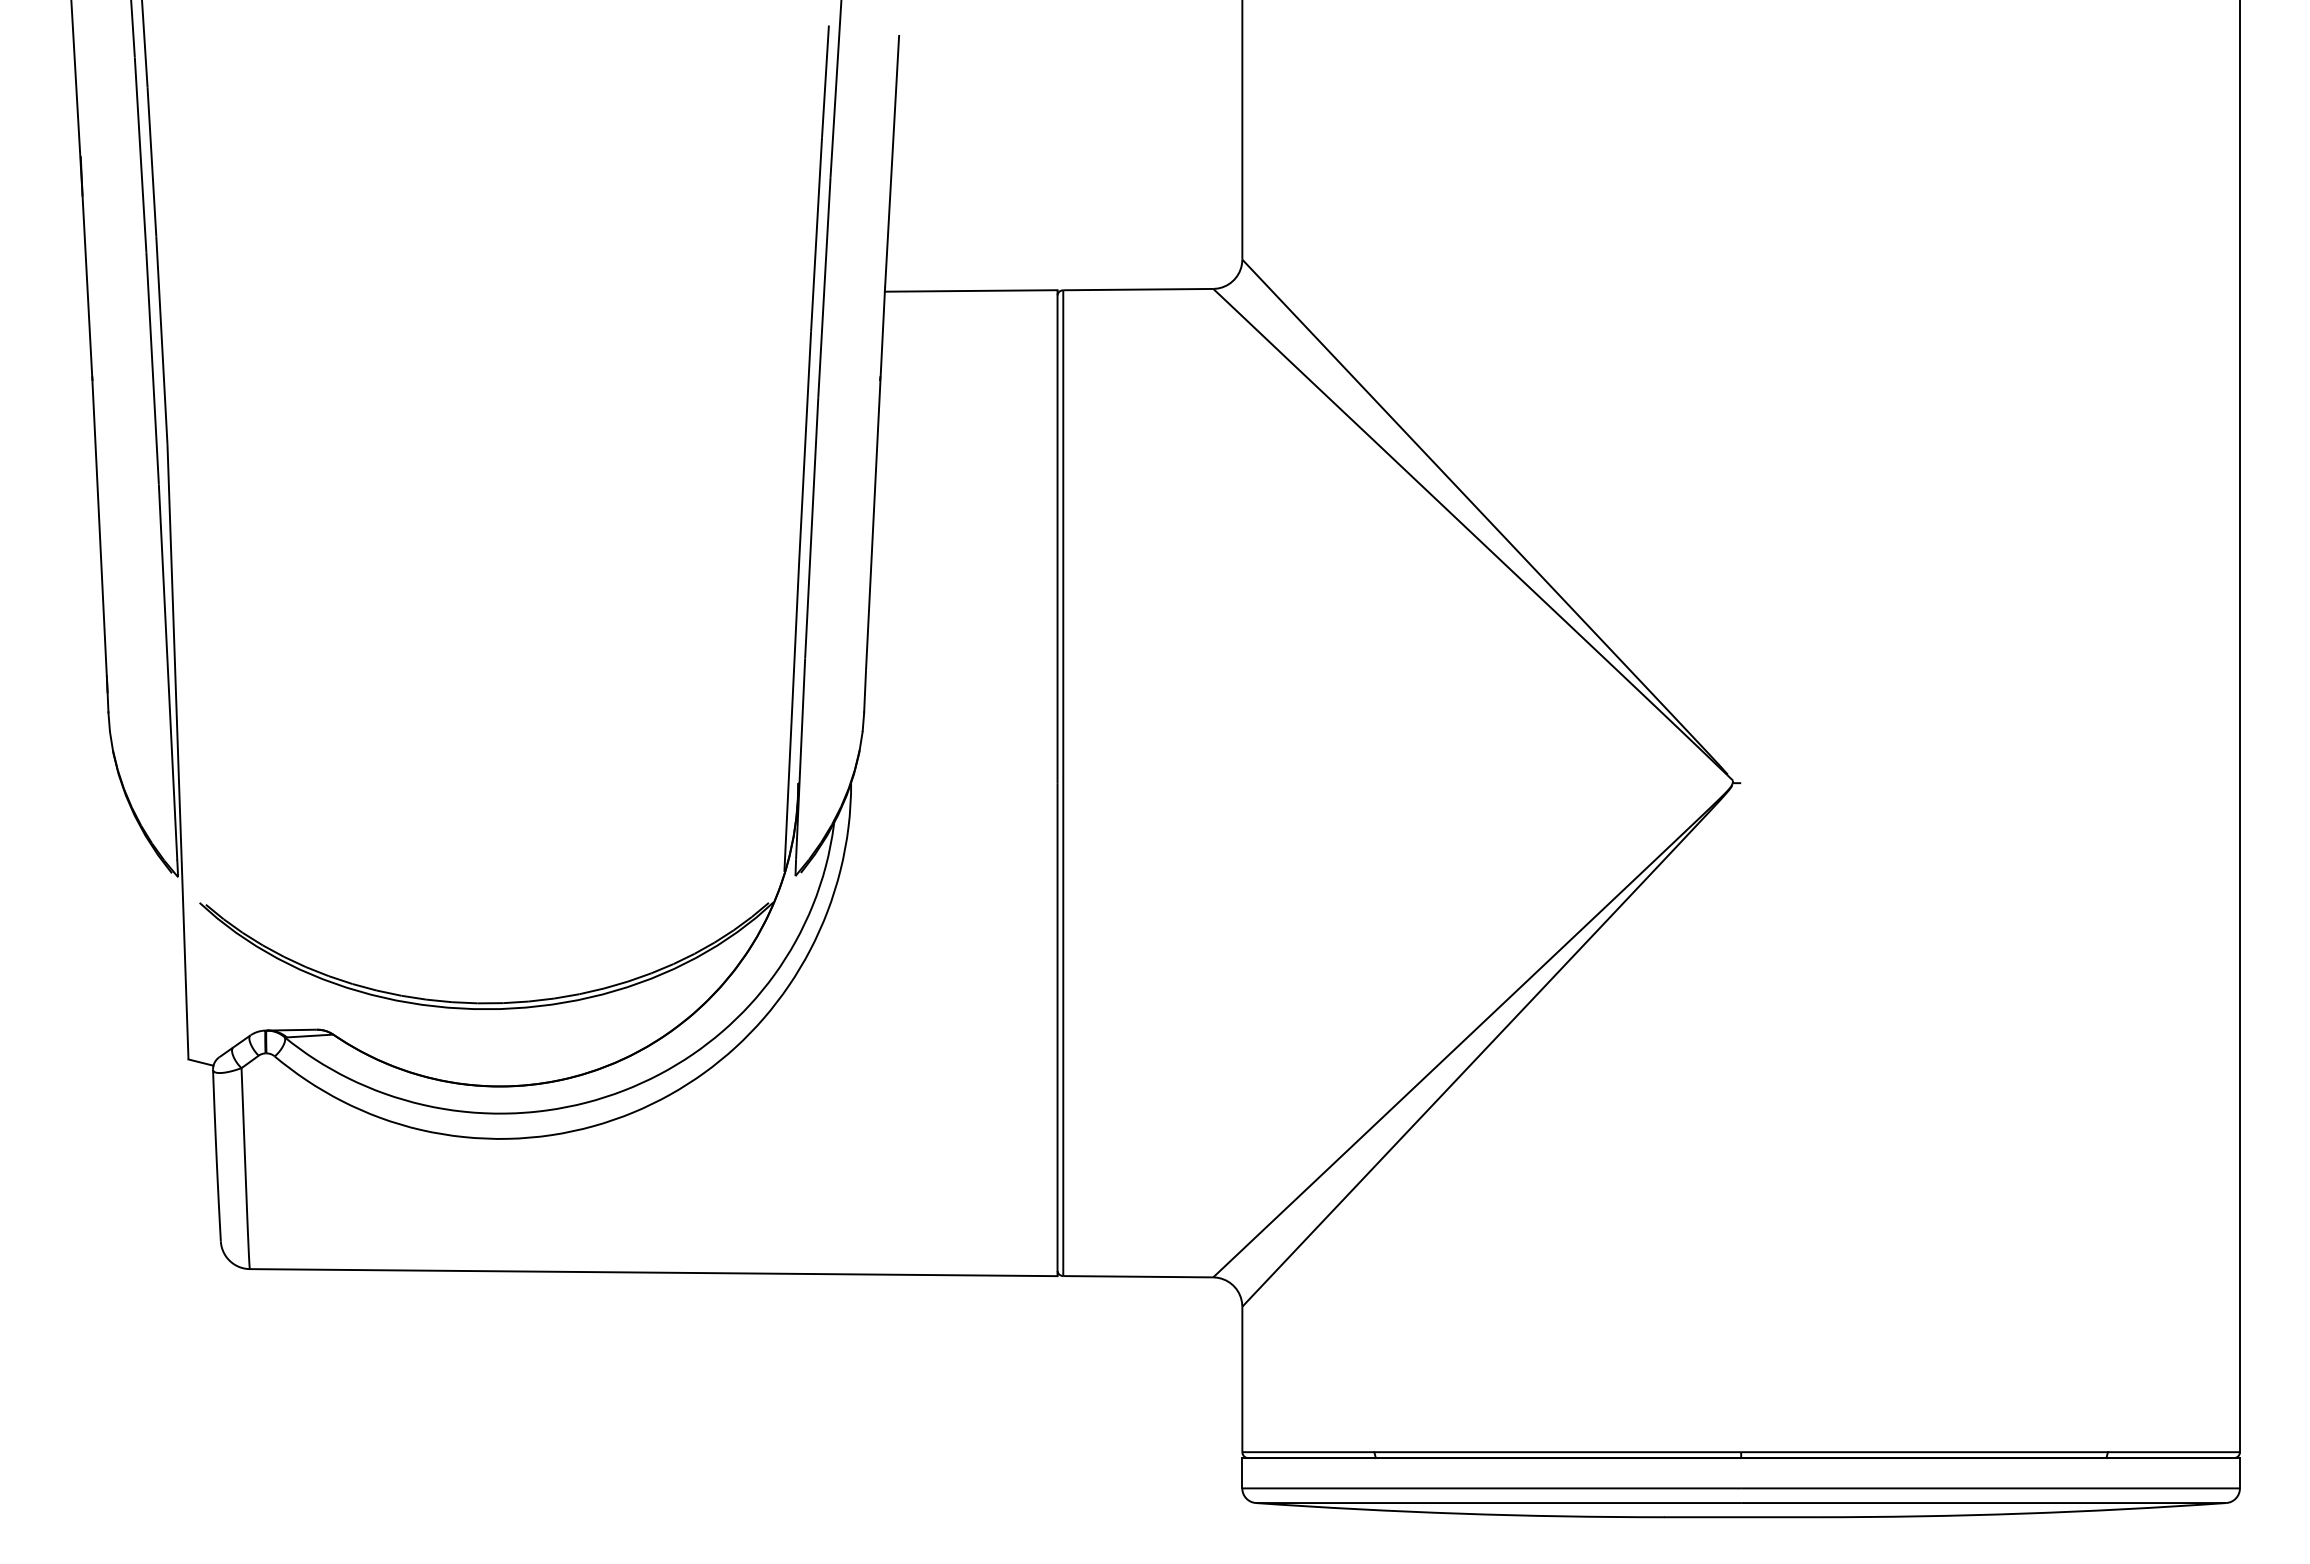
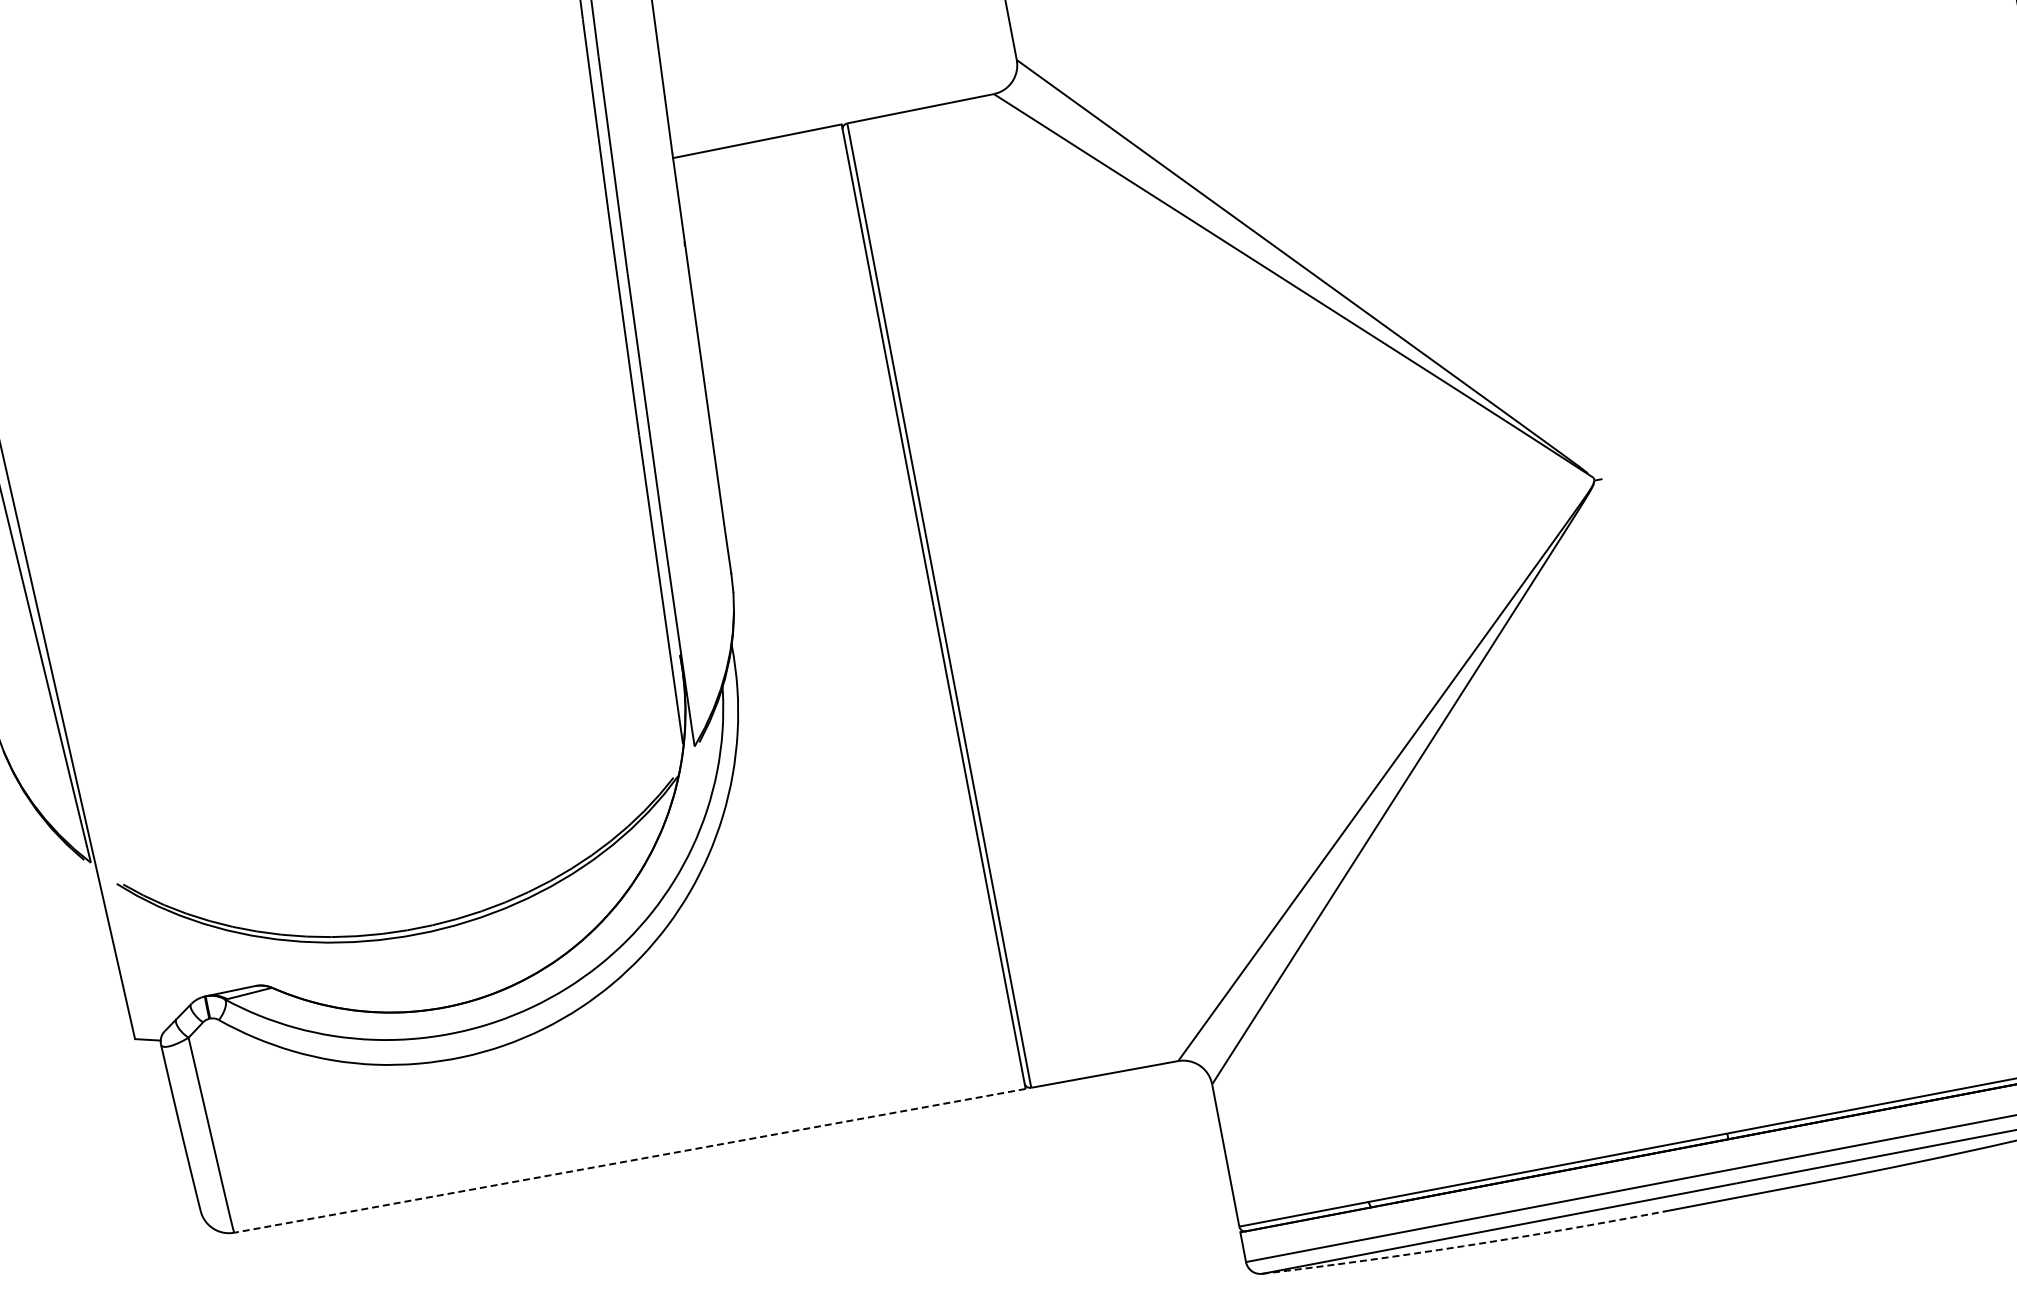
line: (653, 1272) -> (629, 1160), solid -> dashed
arc: (1459, 1513) -> (1463, 1246), solid -> dashed

